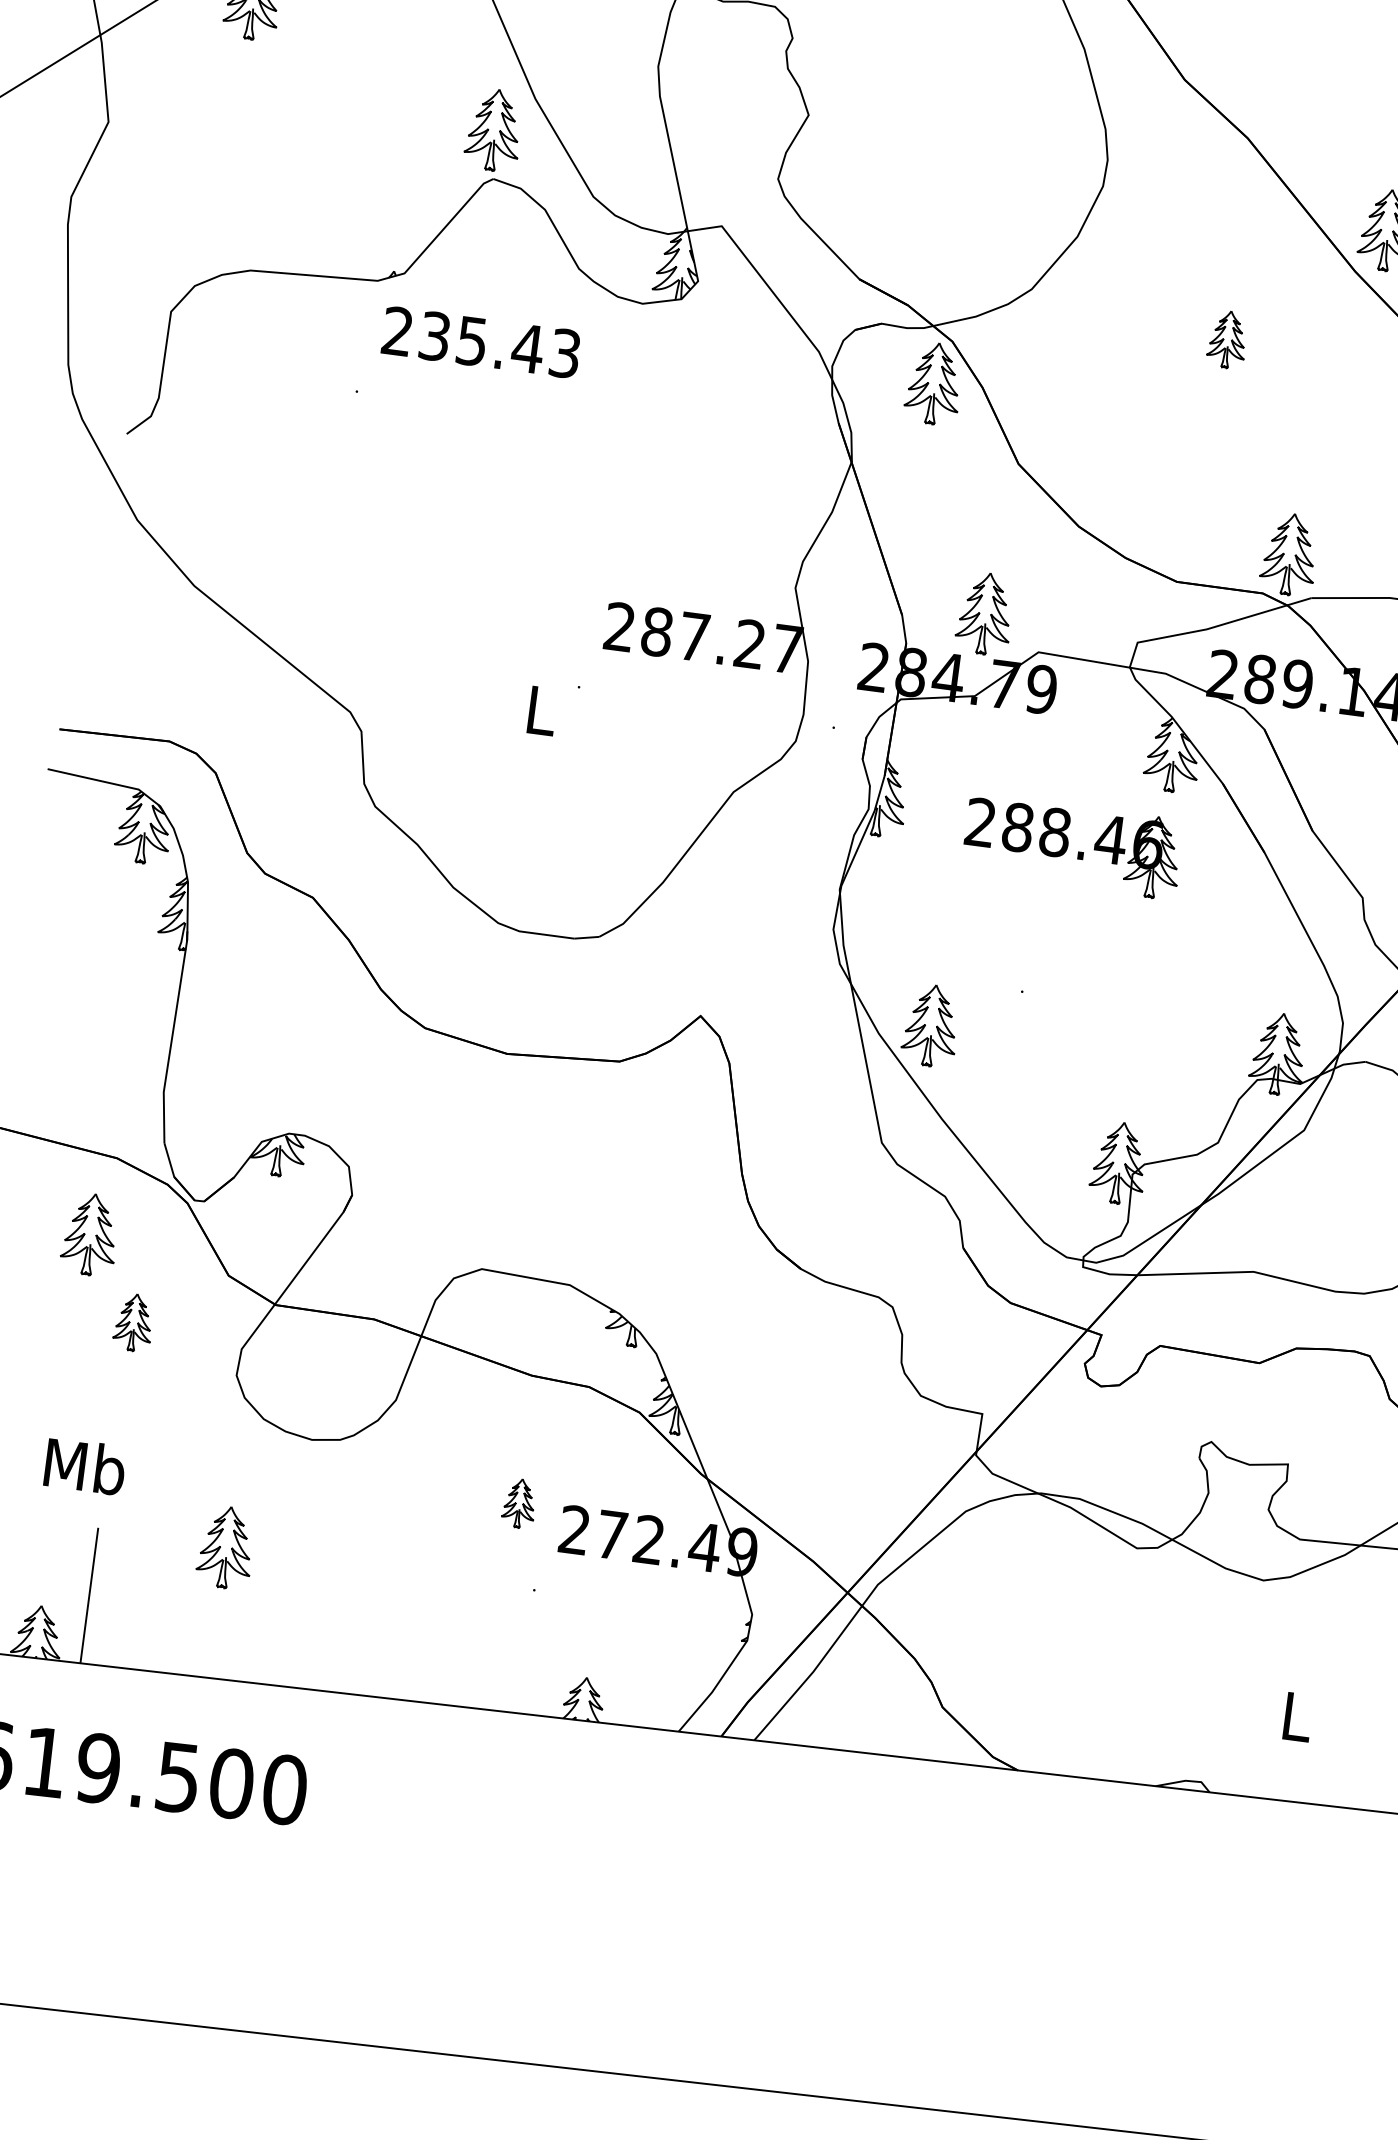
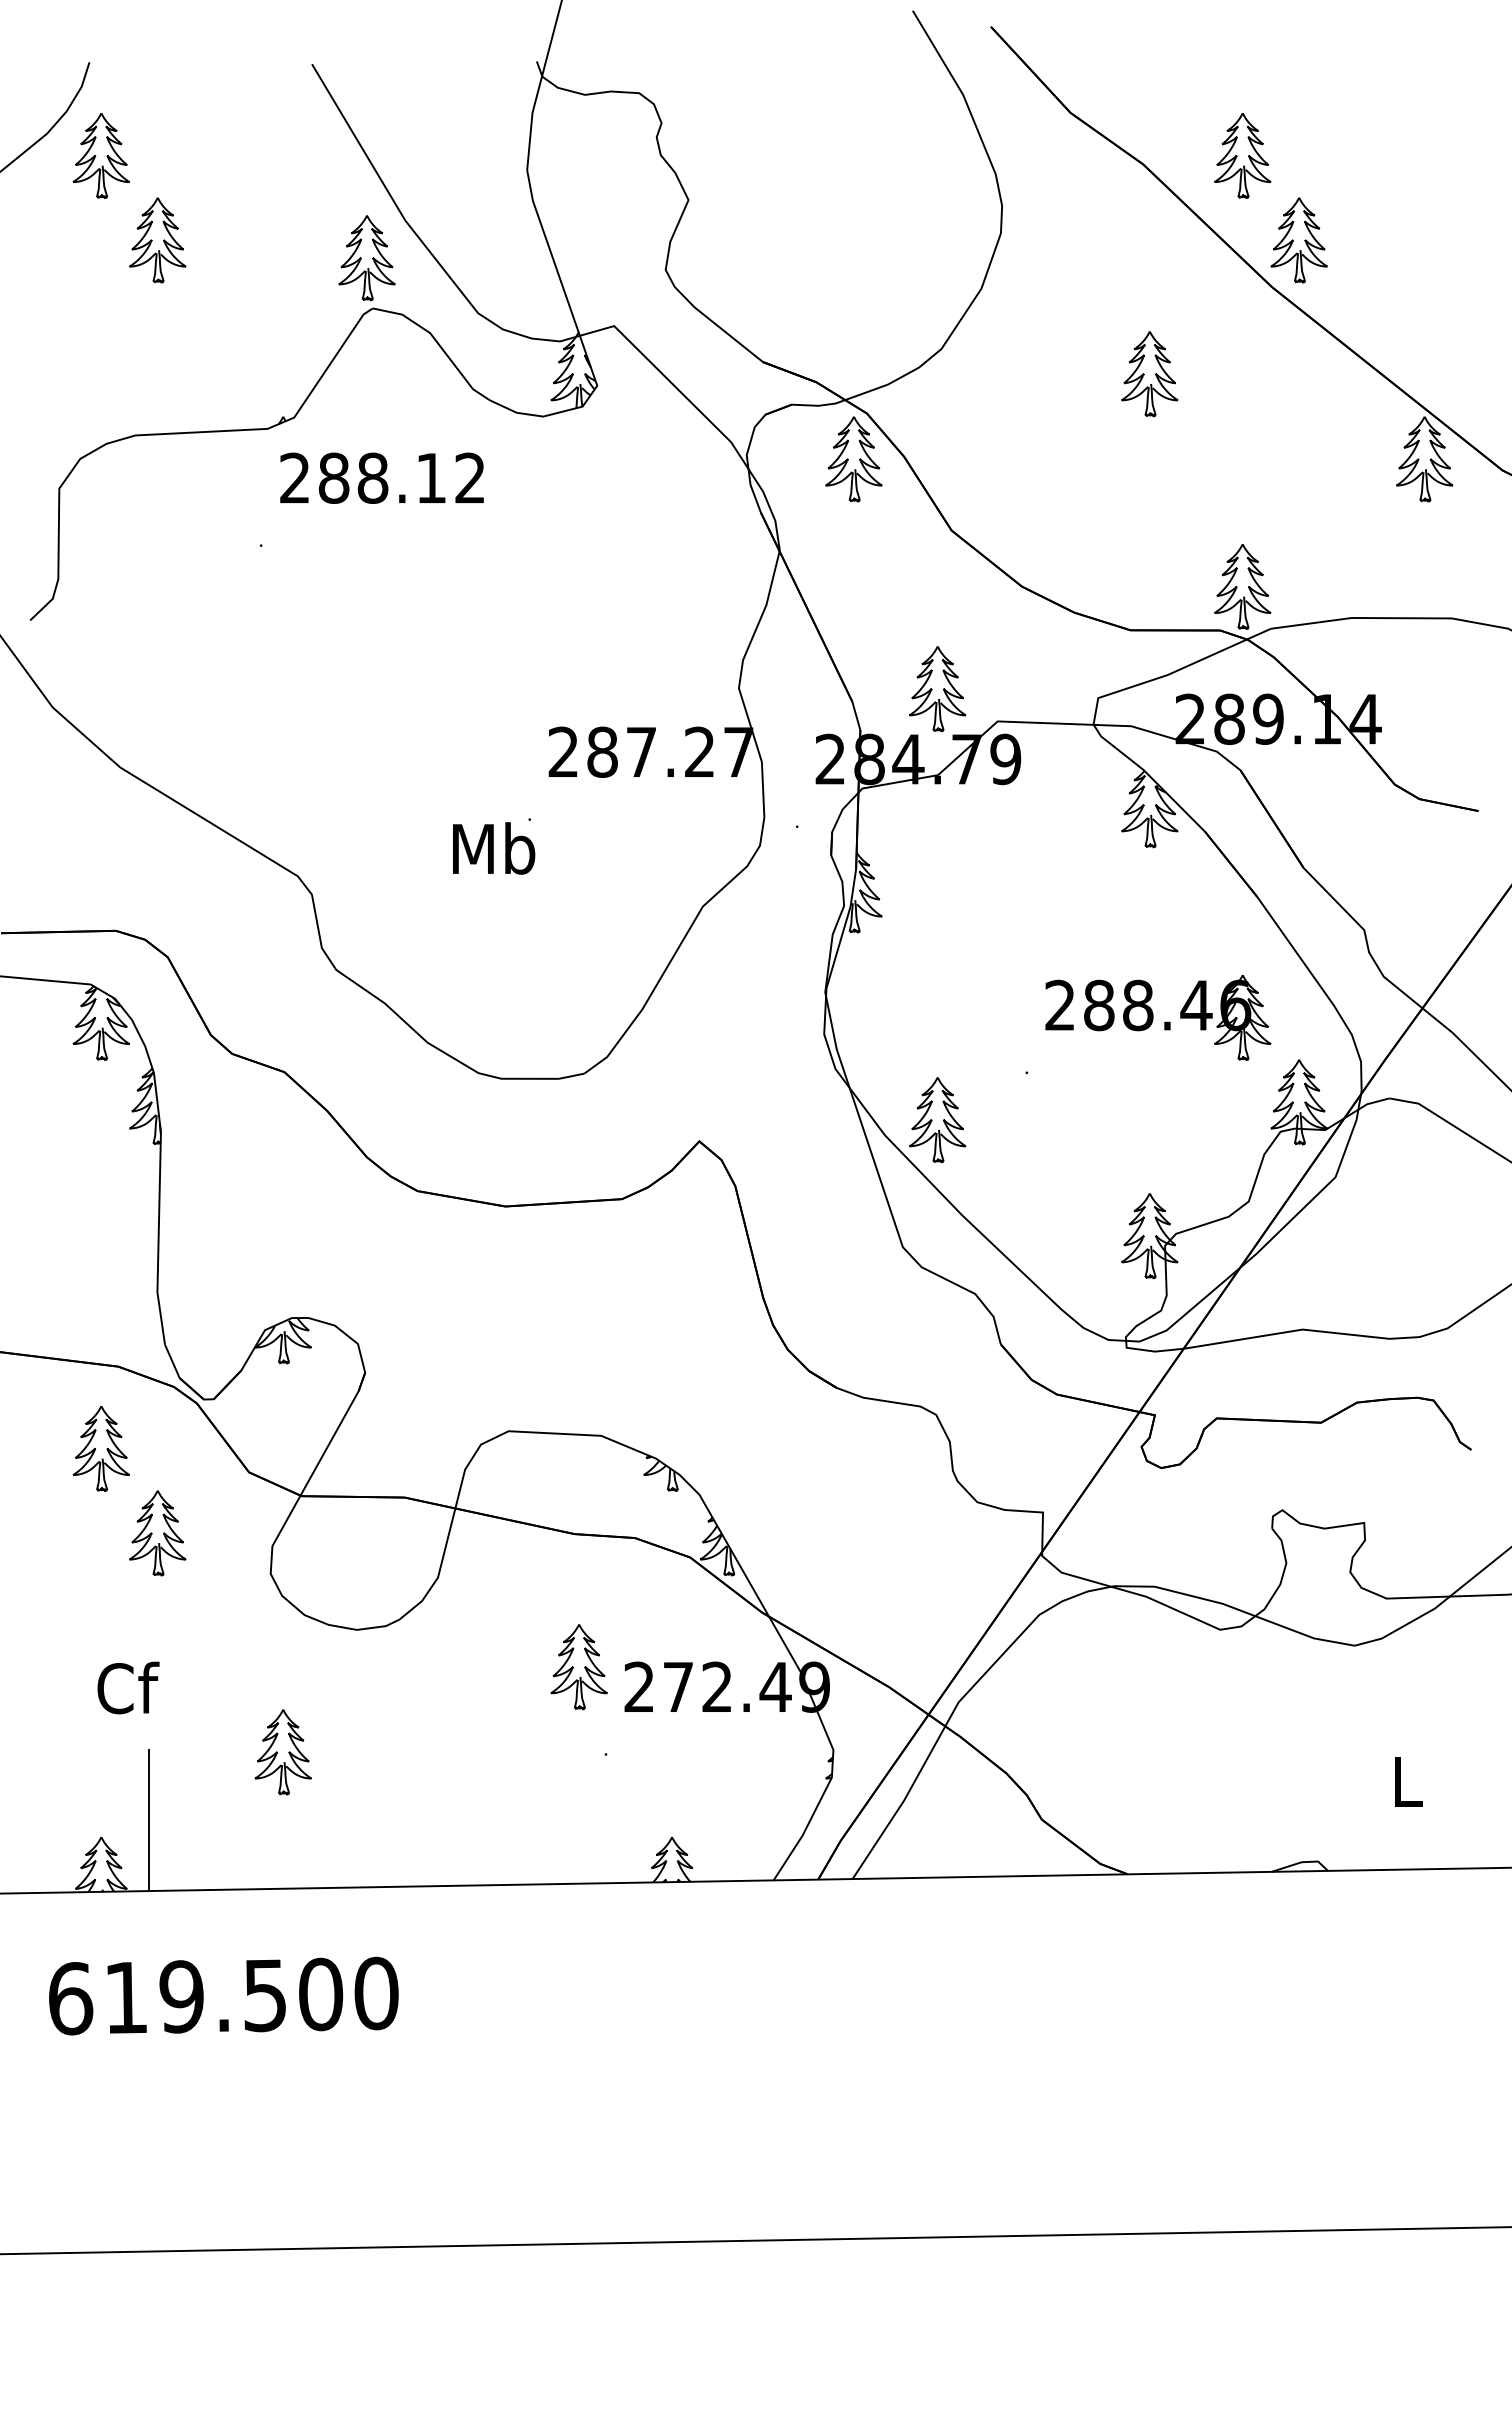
part: (296, 86) -> (157, 240), added
part: (1343, 142) -> (1242, 155), added
part: (1227, 339) -> (1149, 374), size x1.43
text: (499, 344) -> (401, 477), 235.43 -> 288.12
text: (541, 710) -> (494, 848), L -> Mb
part: (1073, 846) -> (1158, 1017), moved
part: (133, 1322) -> (157, 1533), size x1.43
text: (85, 1466) -> (127, 1687), Mb -> Cf
part: (518, 1503) -> (578, 1667), size x1.67

